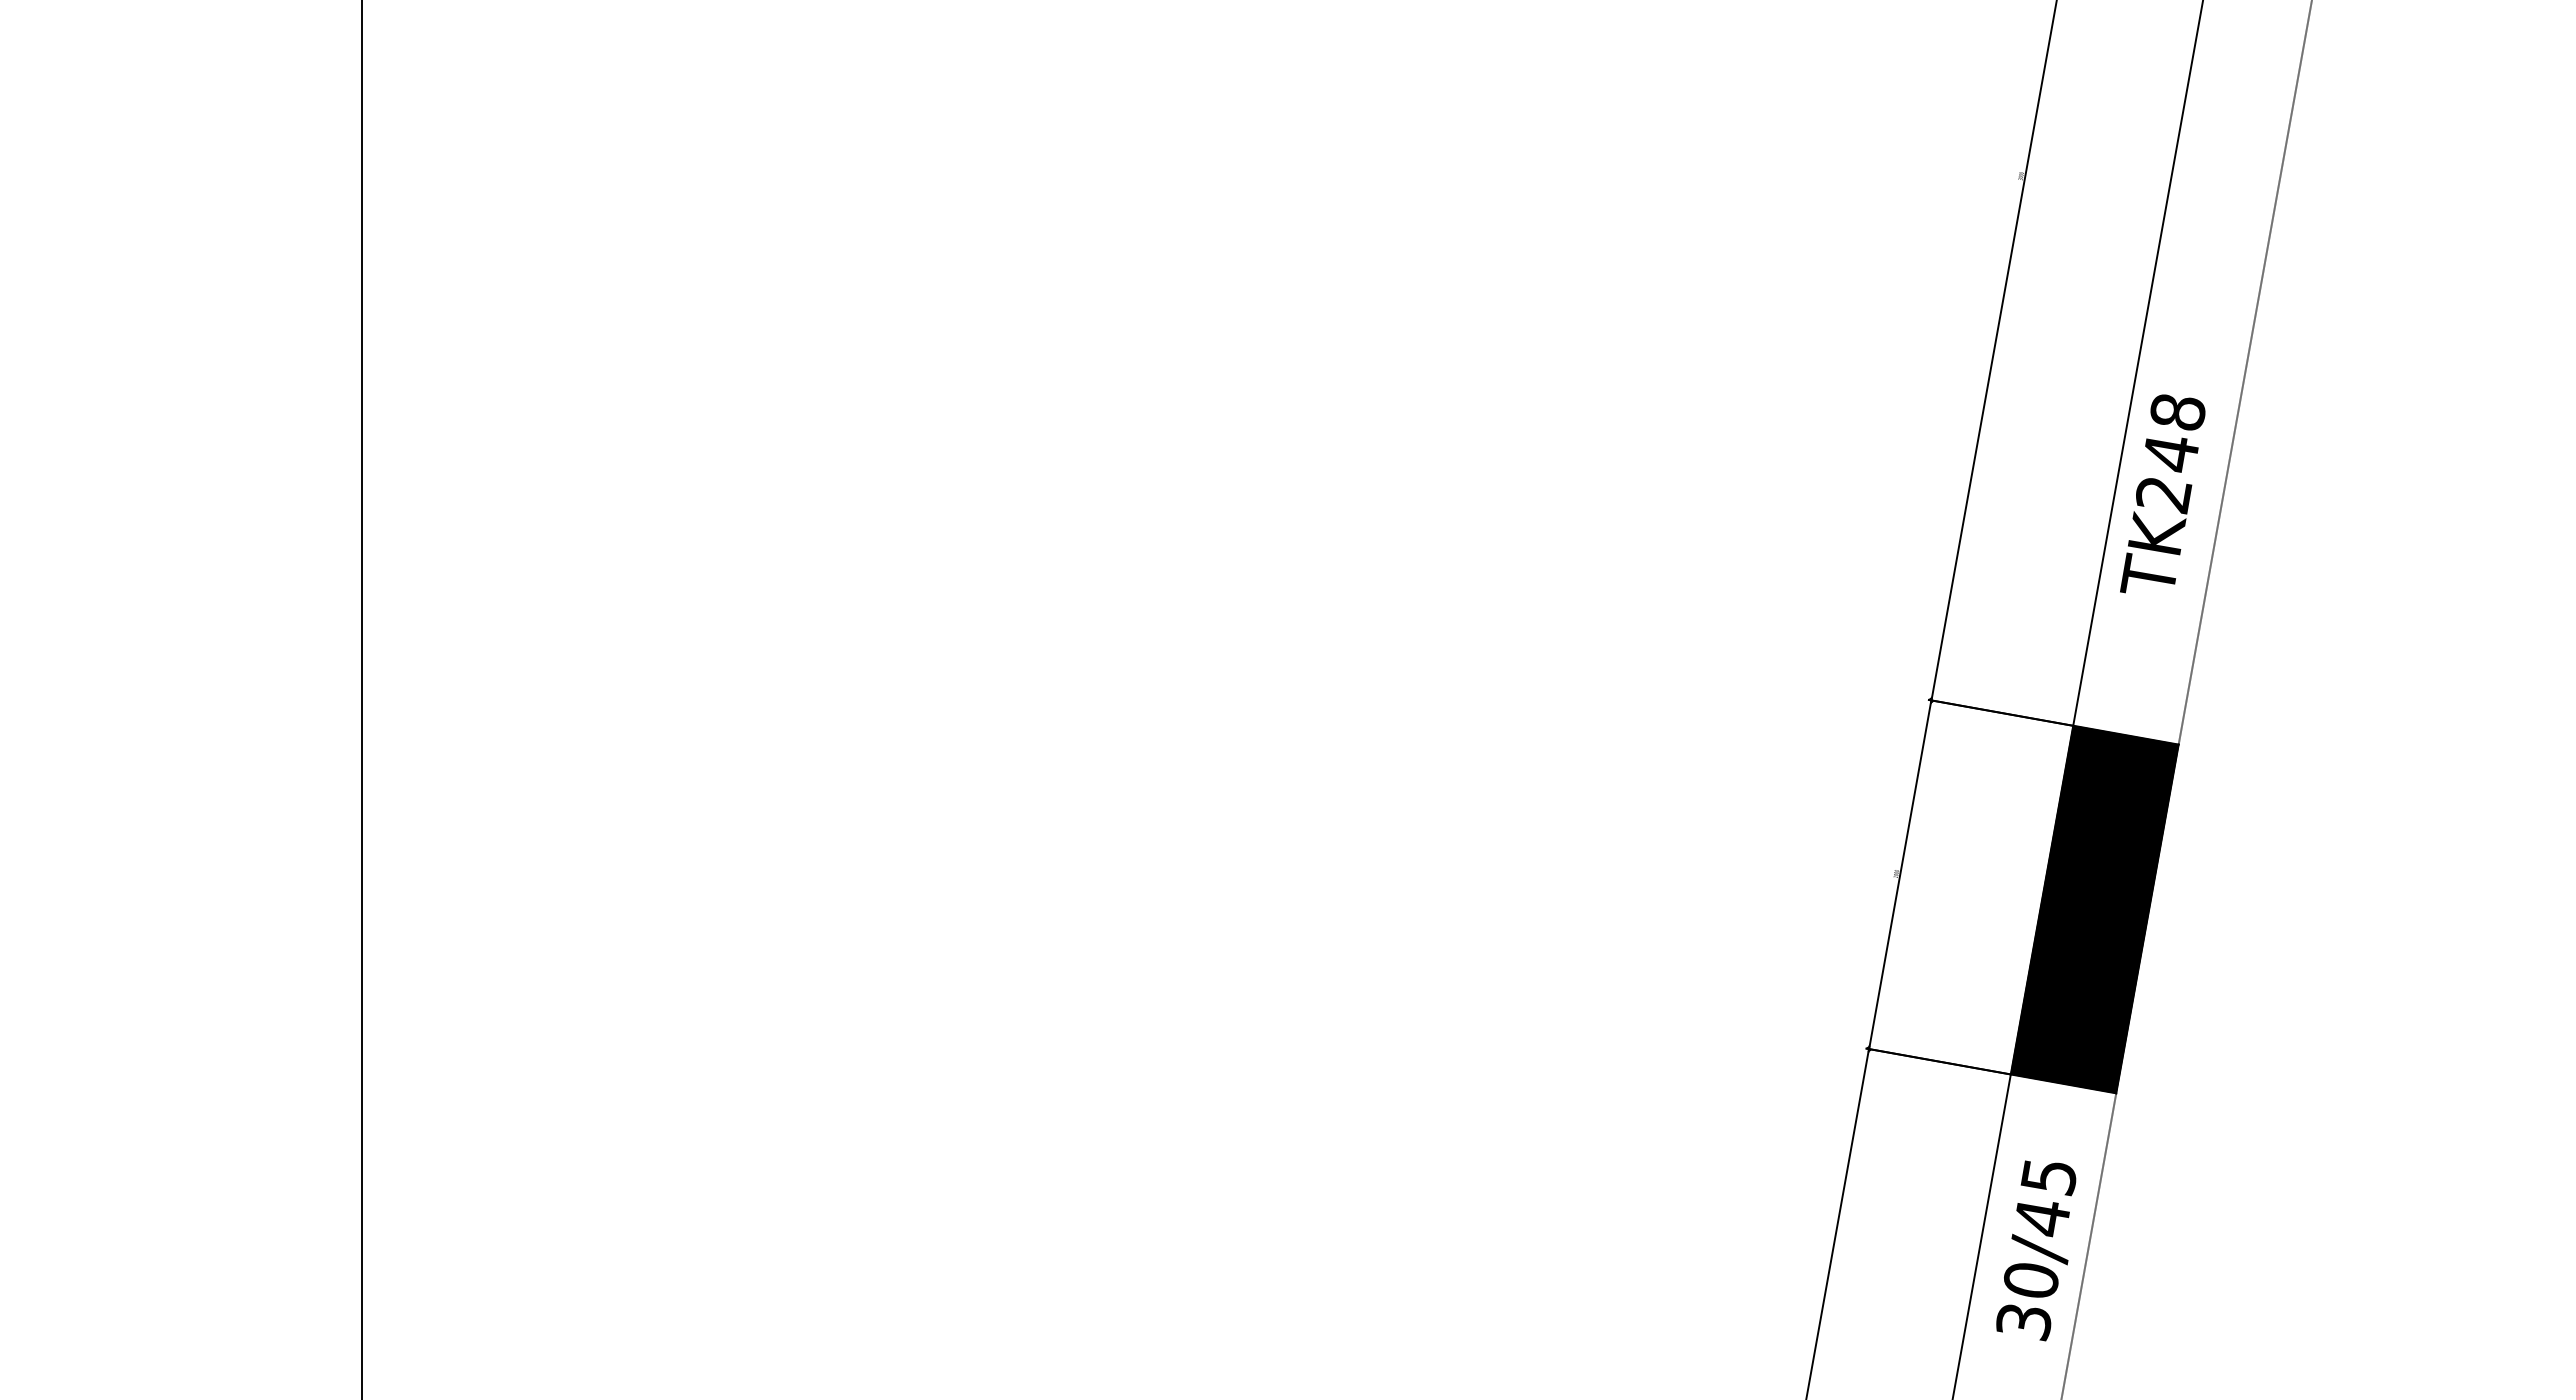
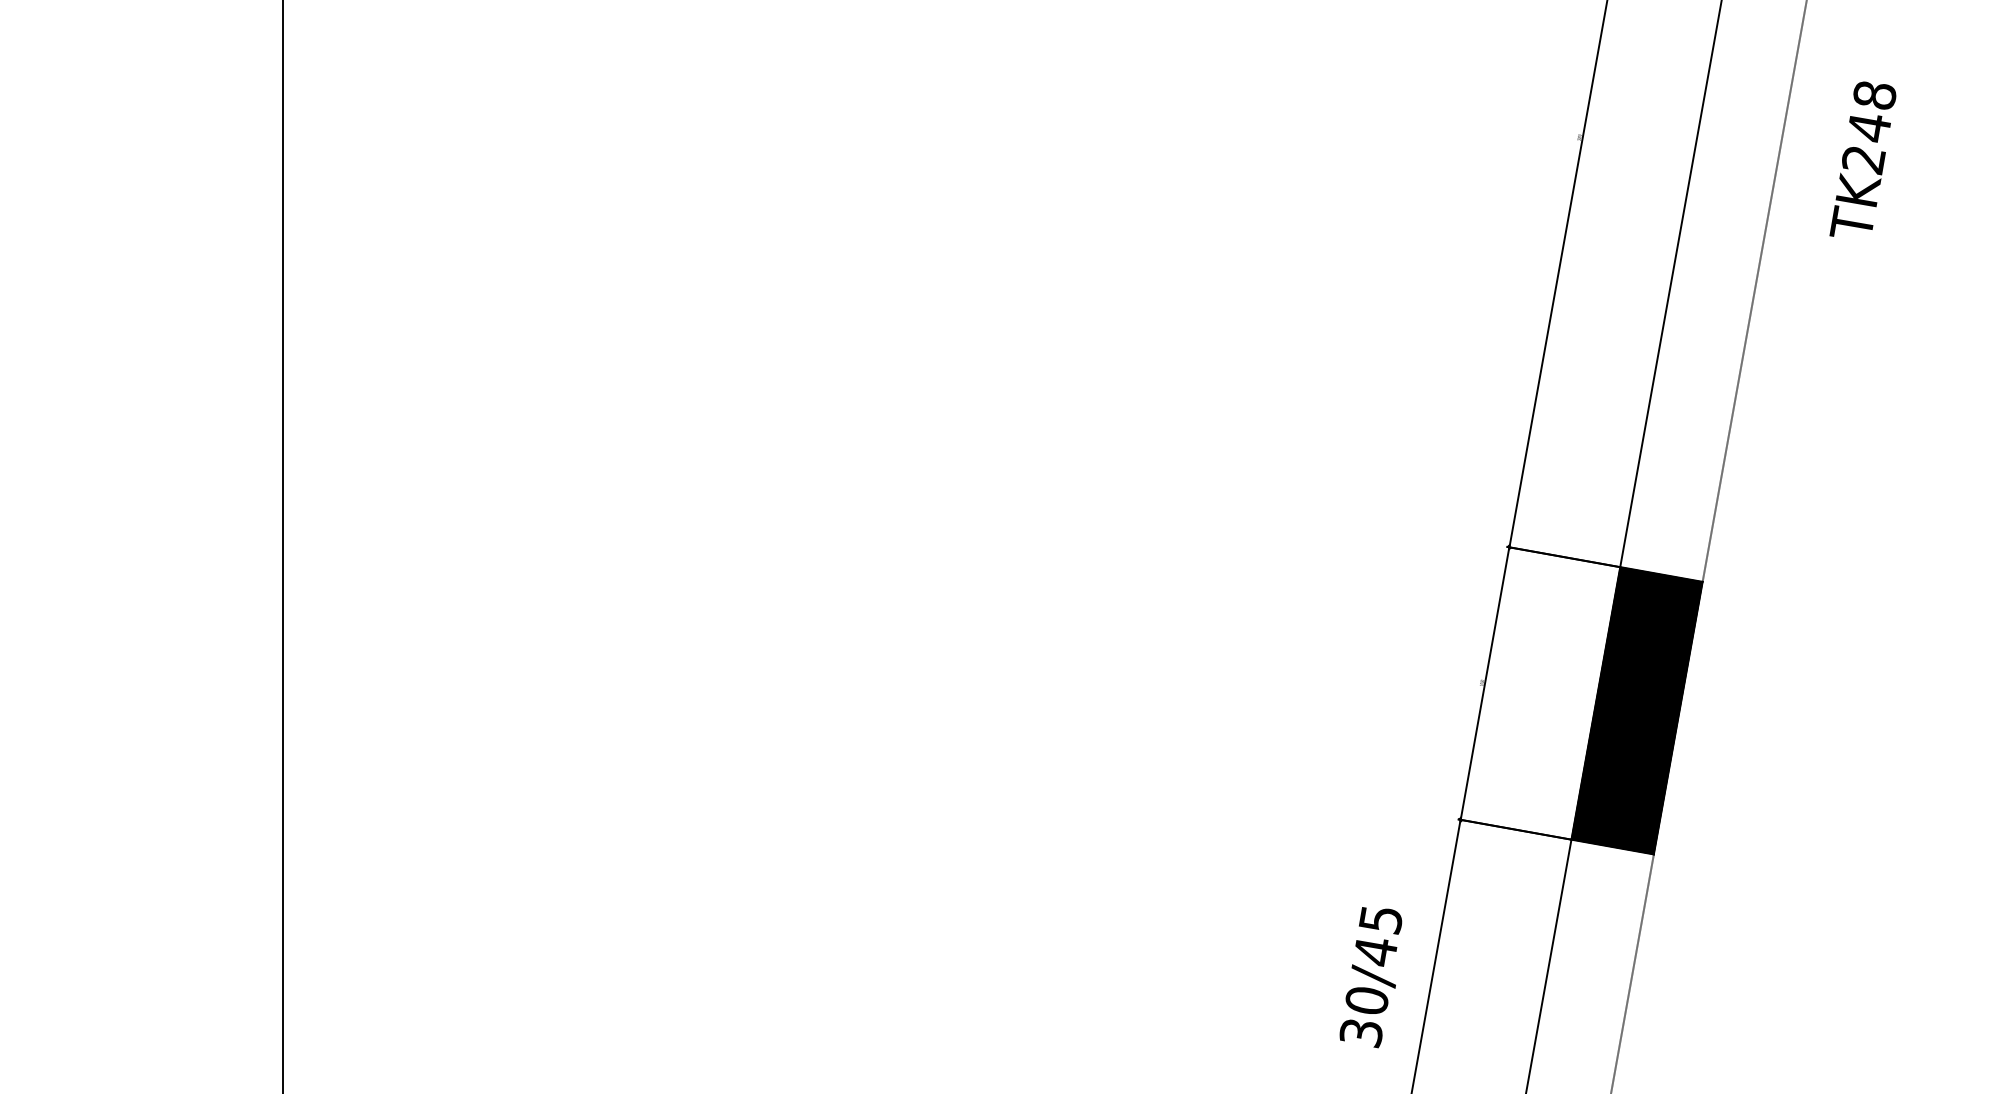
text: (2162, 493) -> (1862, 158), moved
text: (2036, 1250) -> (1371, 977), moved

